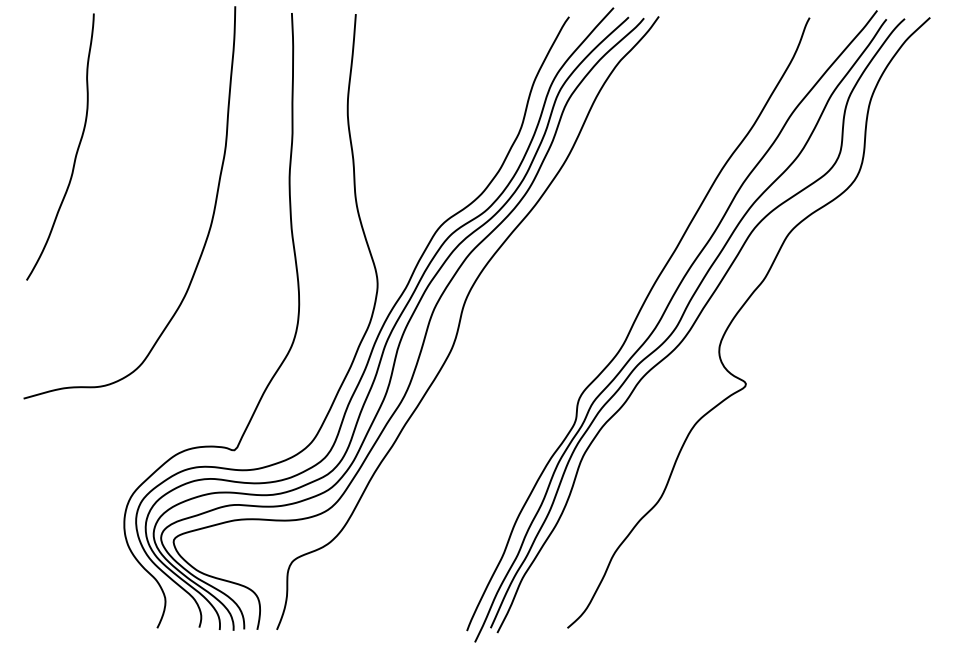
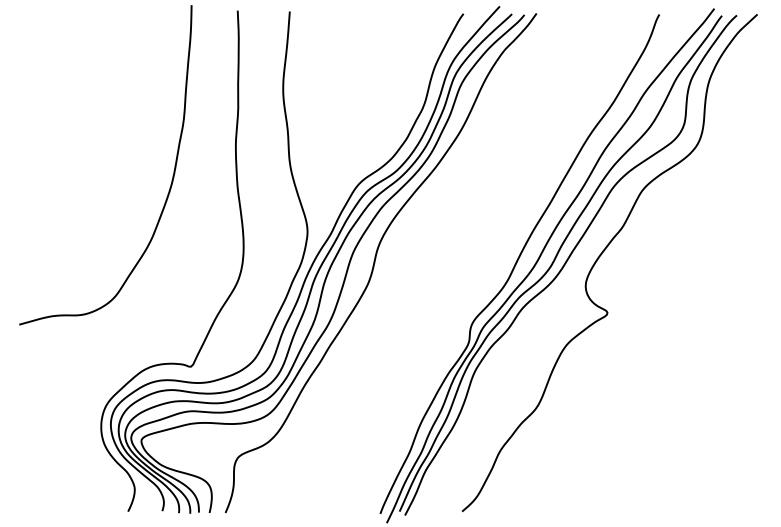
curve: (75, 152) -> (61, 124), removed

